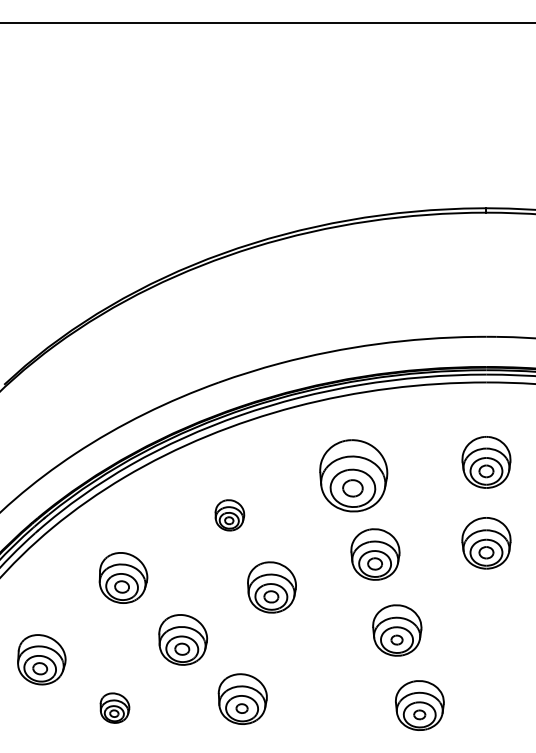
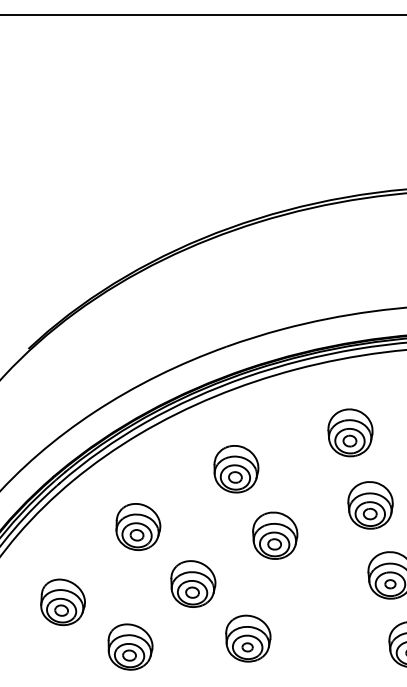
part: (353, 475) -> (350, 432), size x0.71
part: (229, 515) -> (236, 469), size x1.67
part: (114, 707) -> (130, 646), size x1.67

